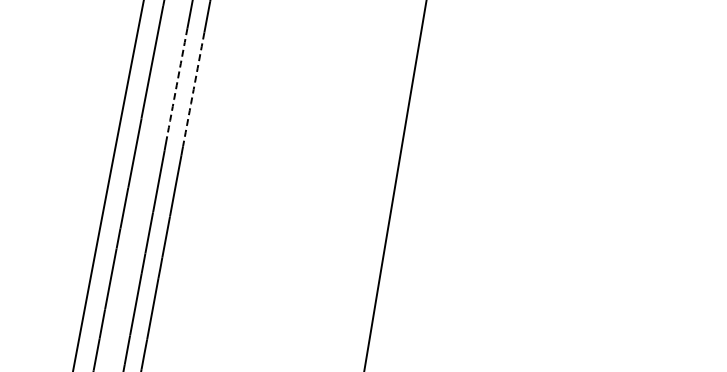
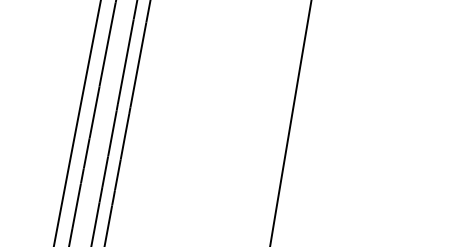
arc: (176, 85) -> (125, 62), dashed -> solid
arc: (193, 89) -> (138, 65), dashed -> solid

